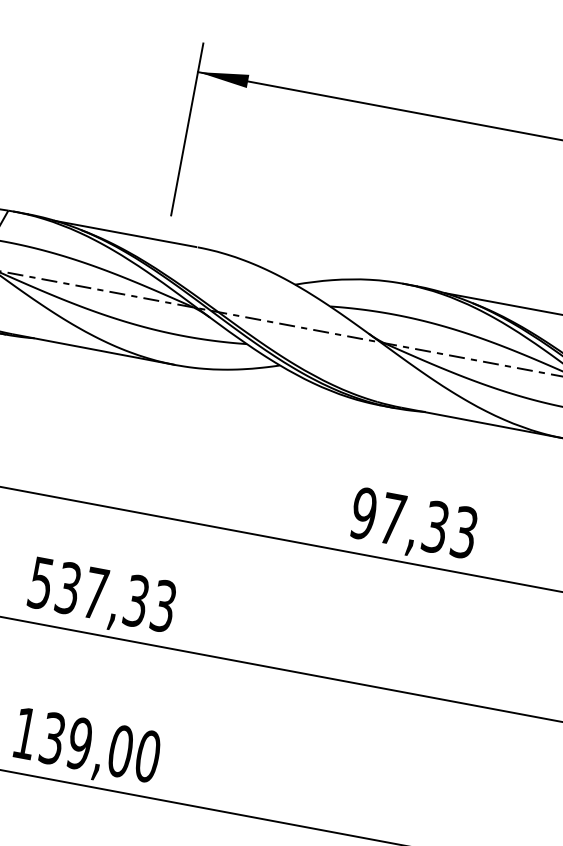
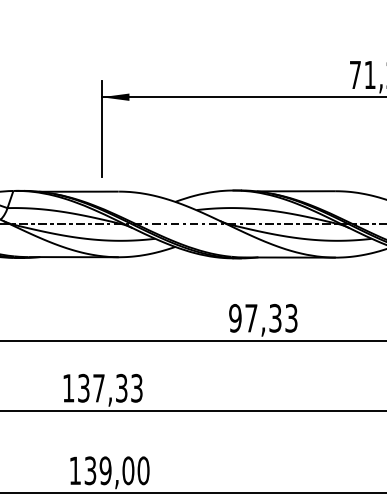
text: (40, 583) -> (68, 388), 537,33 -> 137,33

